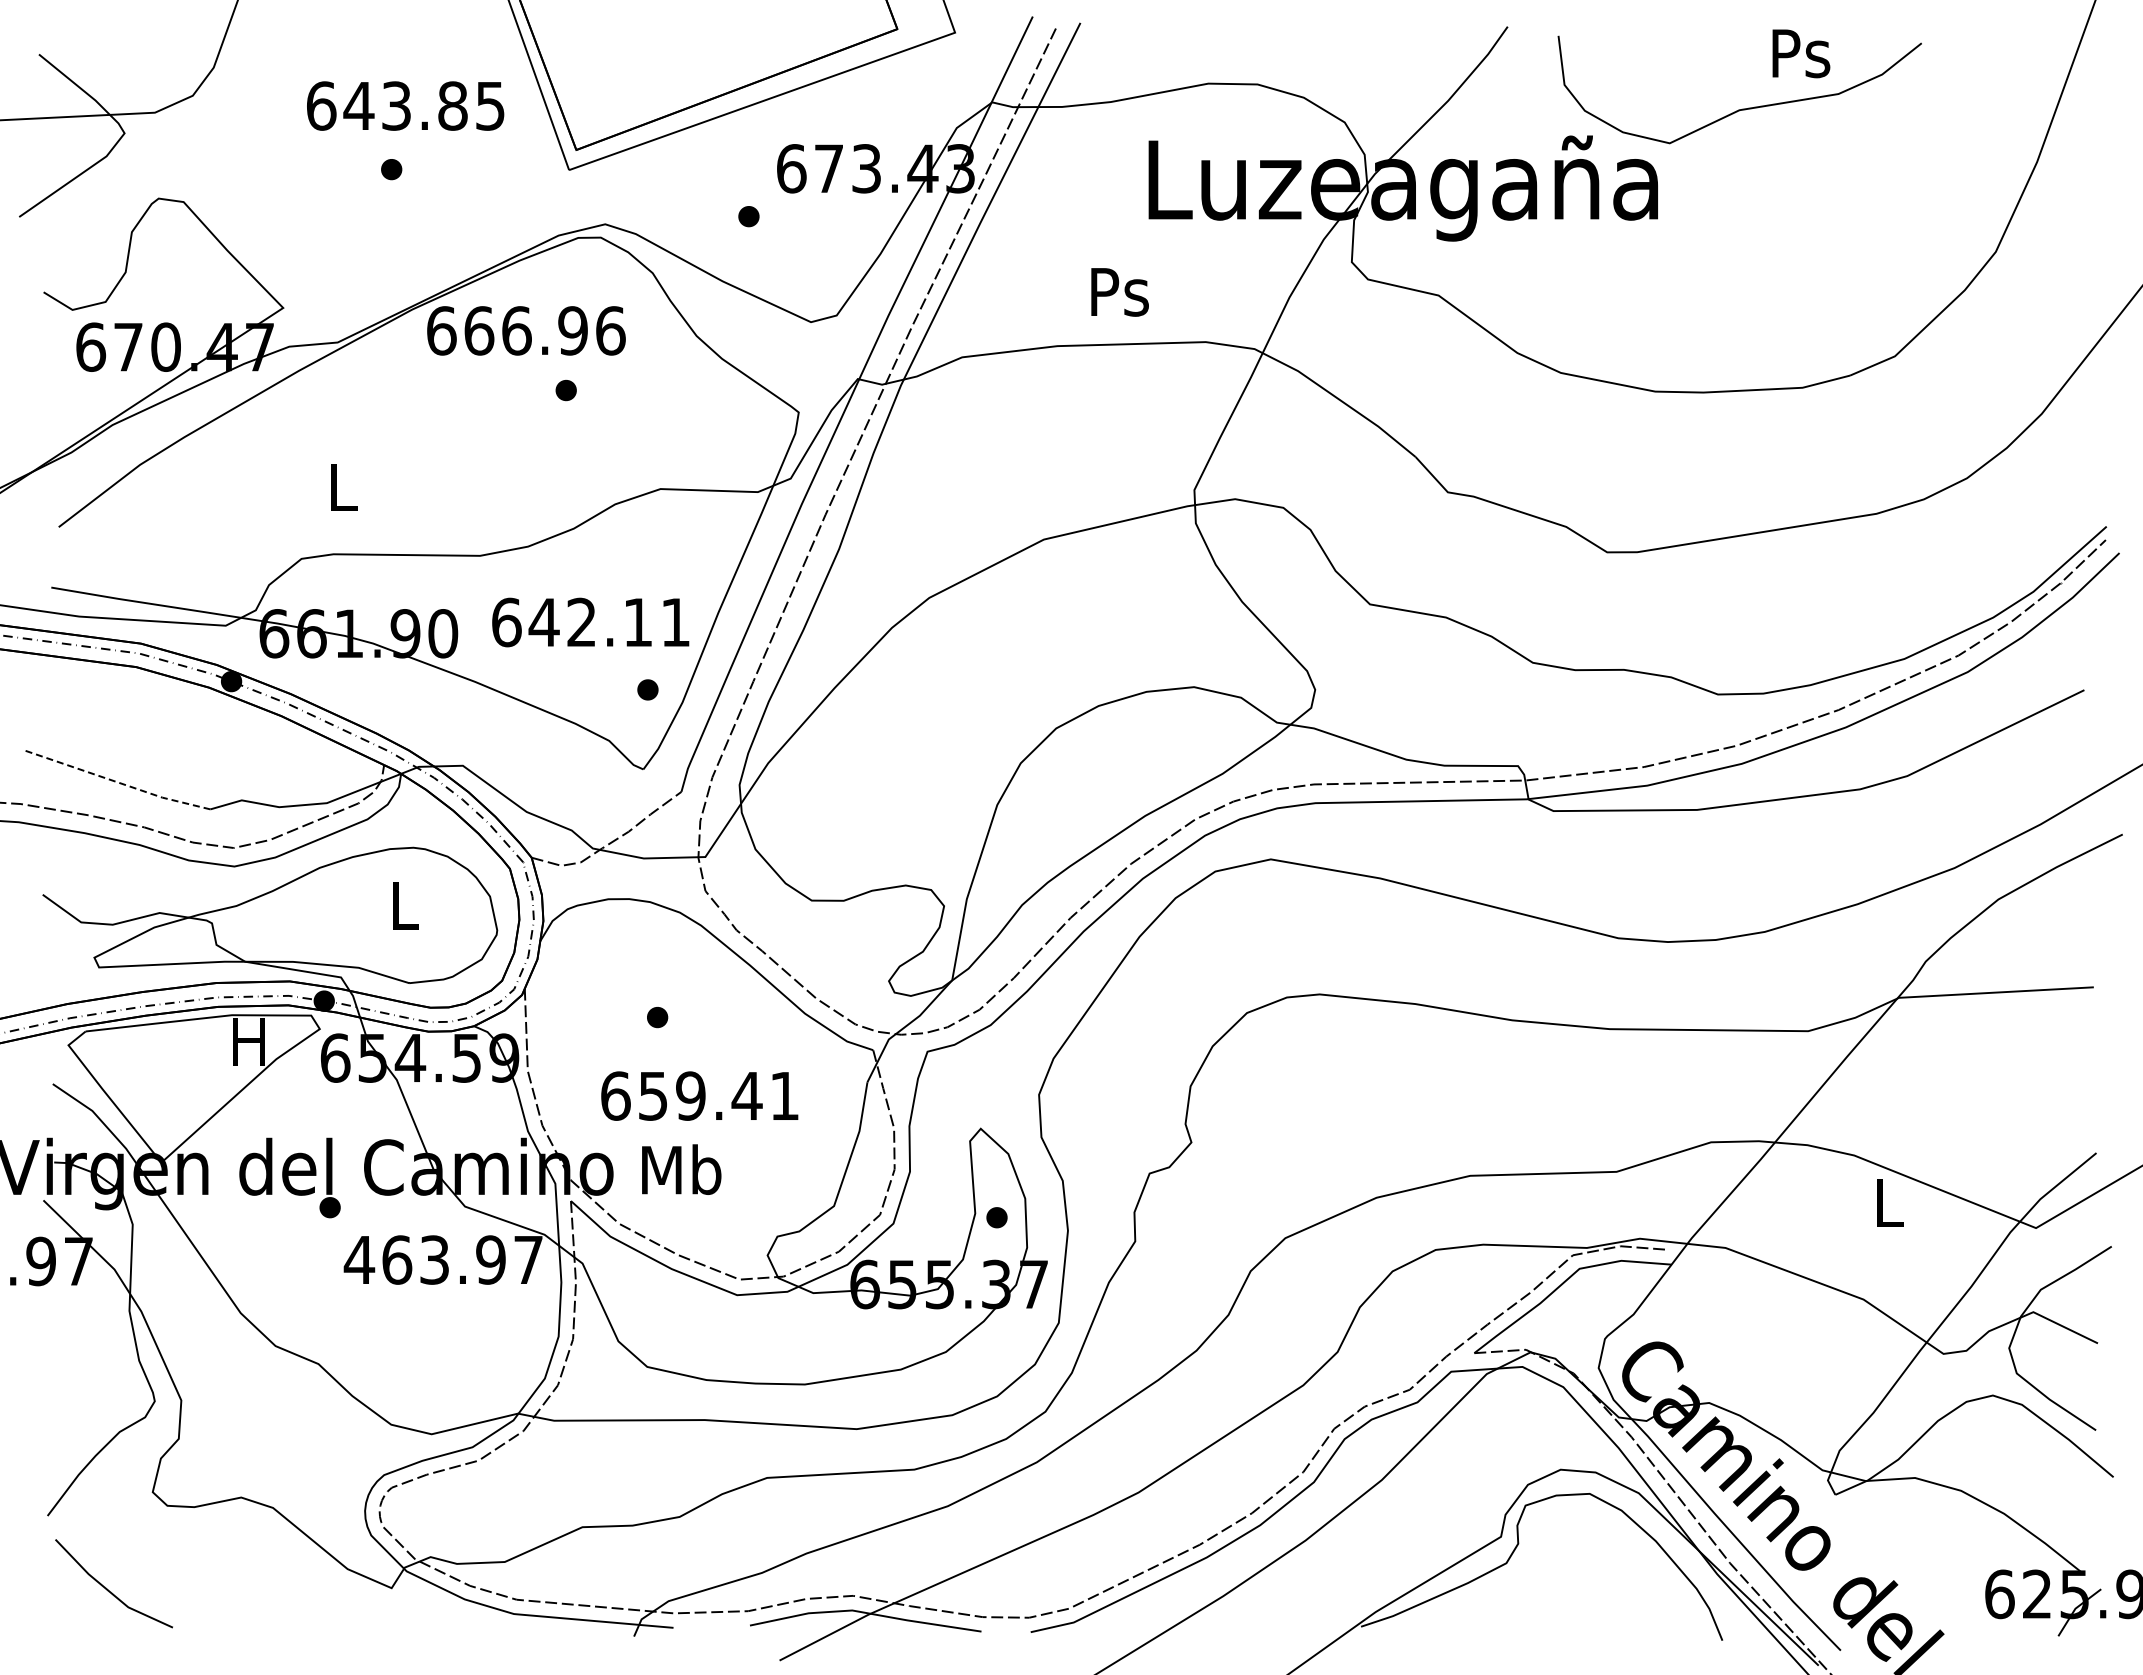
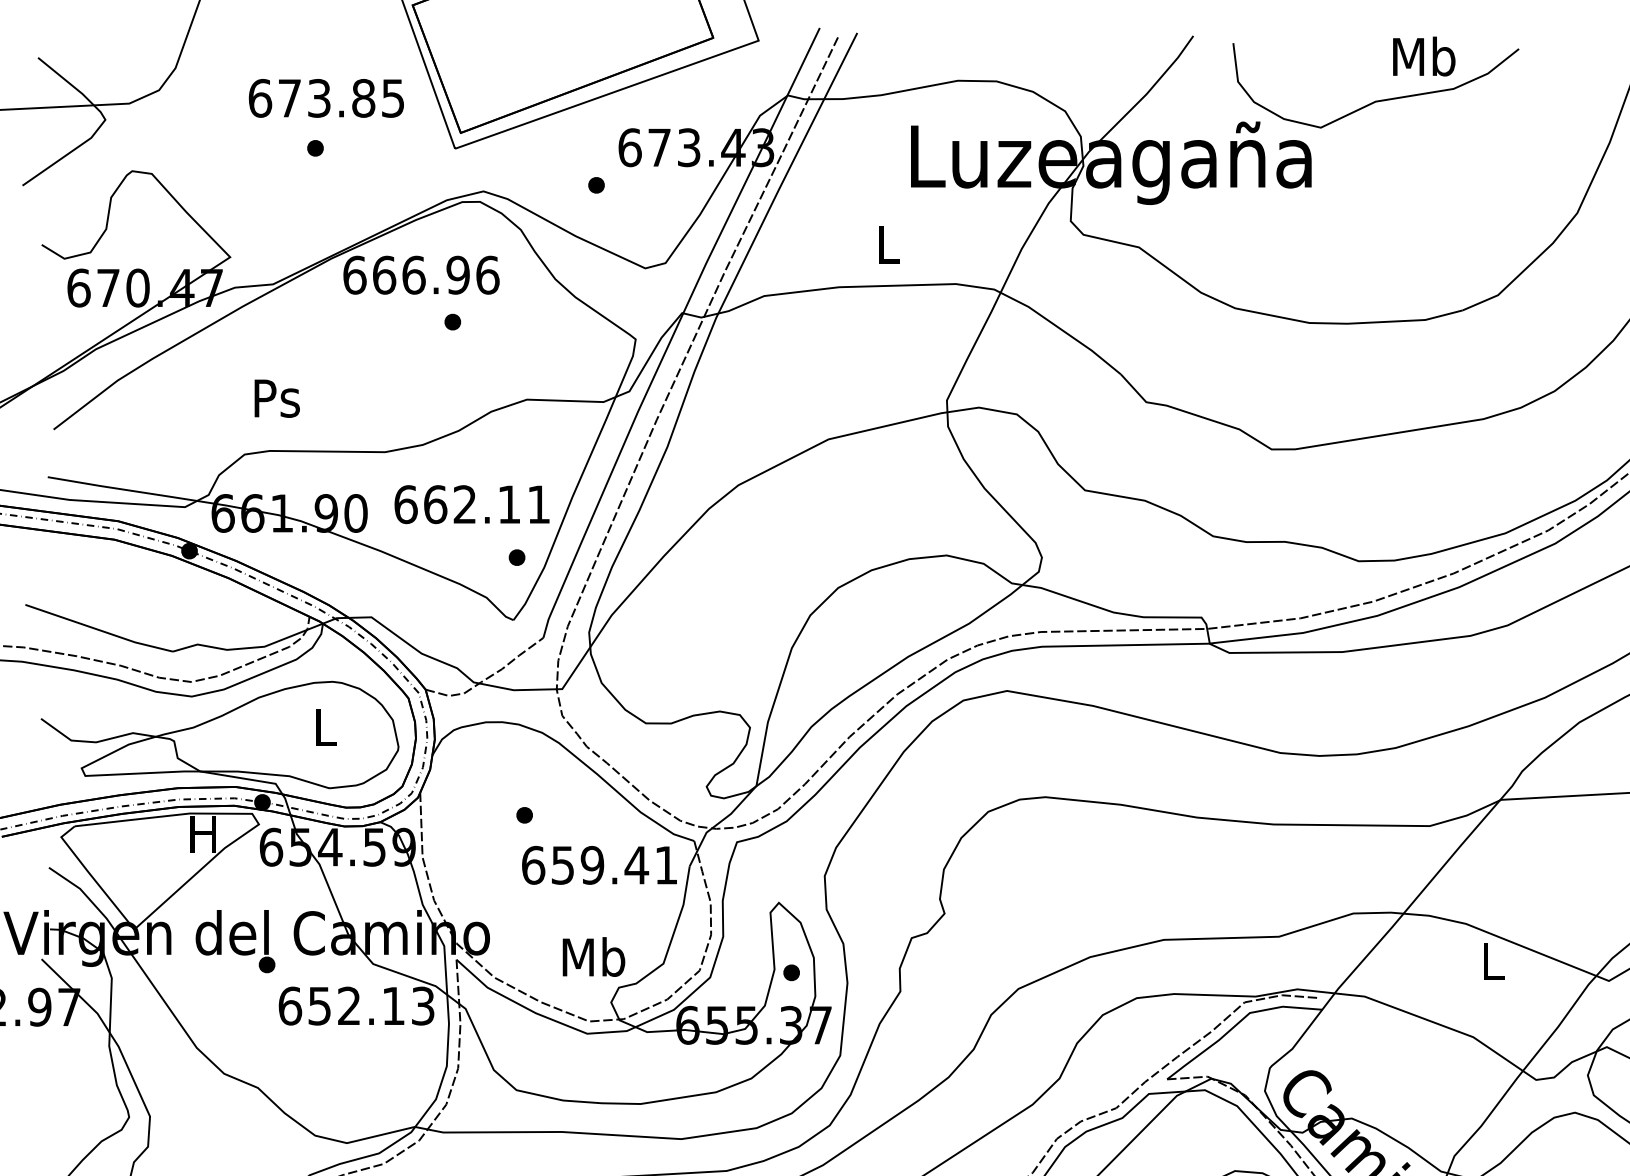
text: (1800, 52) -> (1423, 56), Ps -> Mb
text: (358, 105) -> (289, 97), 643.85 -> 673.85
text: (1119, 292) -> (888, 245), Ps -> L
text: (342, 487) -> (276, 398), L -> Ps
text: (543, 622) -> (434, 504), 642.11 -> 662.11
line: (116, 781) -> (99, 629), dashed -> solid
text: (699, 1095) -> (599, 864), moved
text: (681, 1169) -> (593, 956), moved
text: (442, 1259) -> (355, 1005), 463.97 -> 652.13

